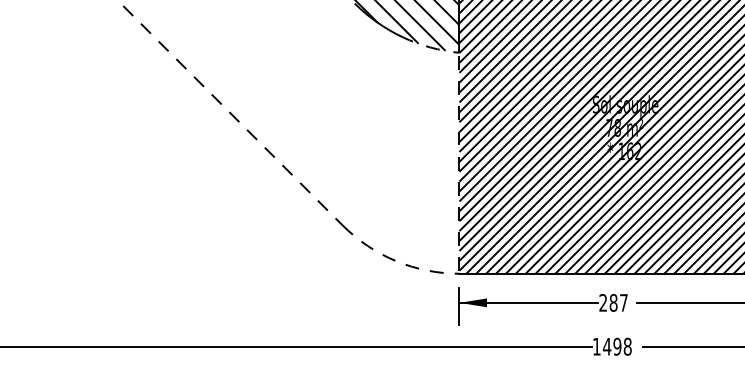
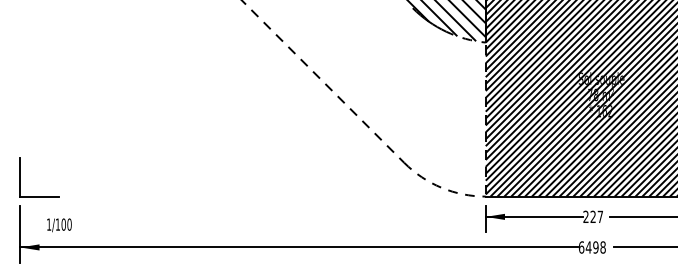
text: (612, 302) -> (592, 216), 287 -> 227
text: (596, 346) -> (581, 247), 1498 -> 6498

